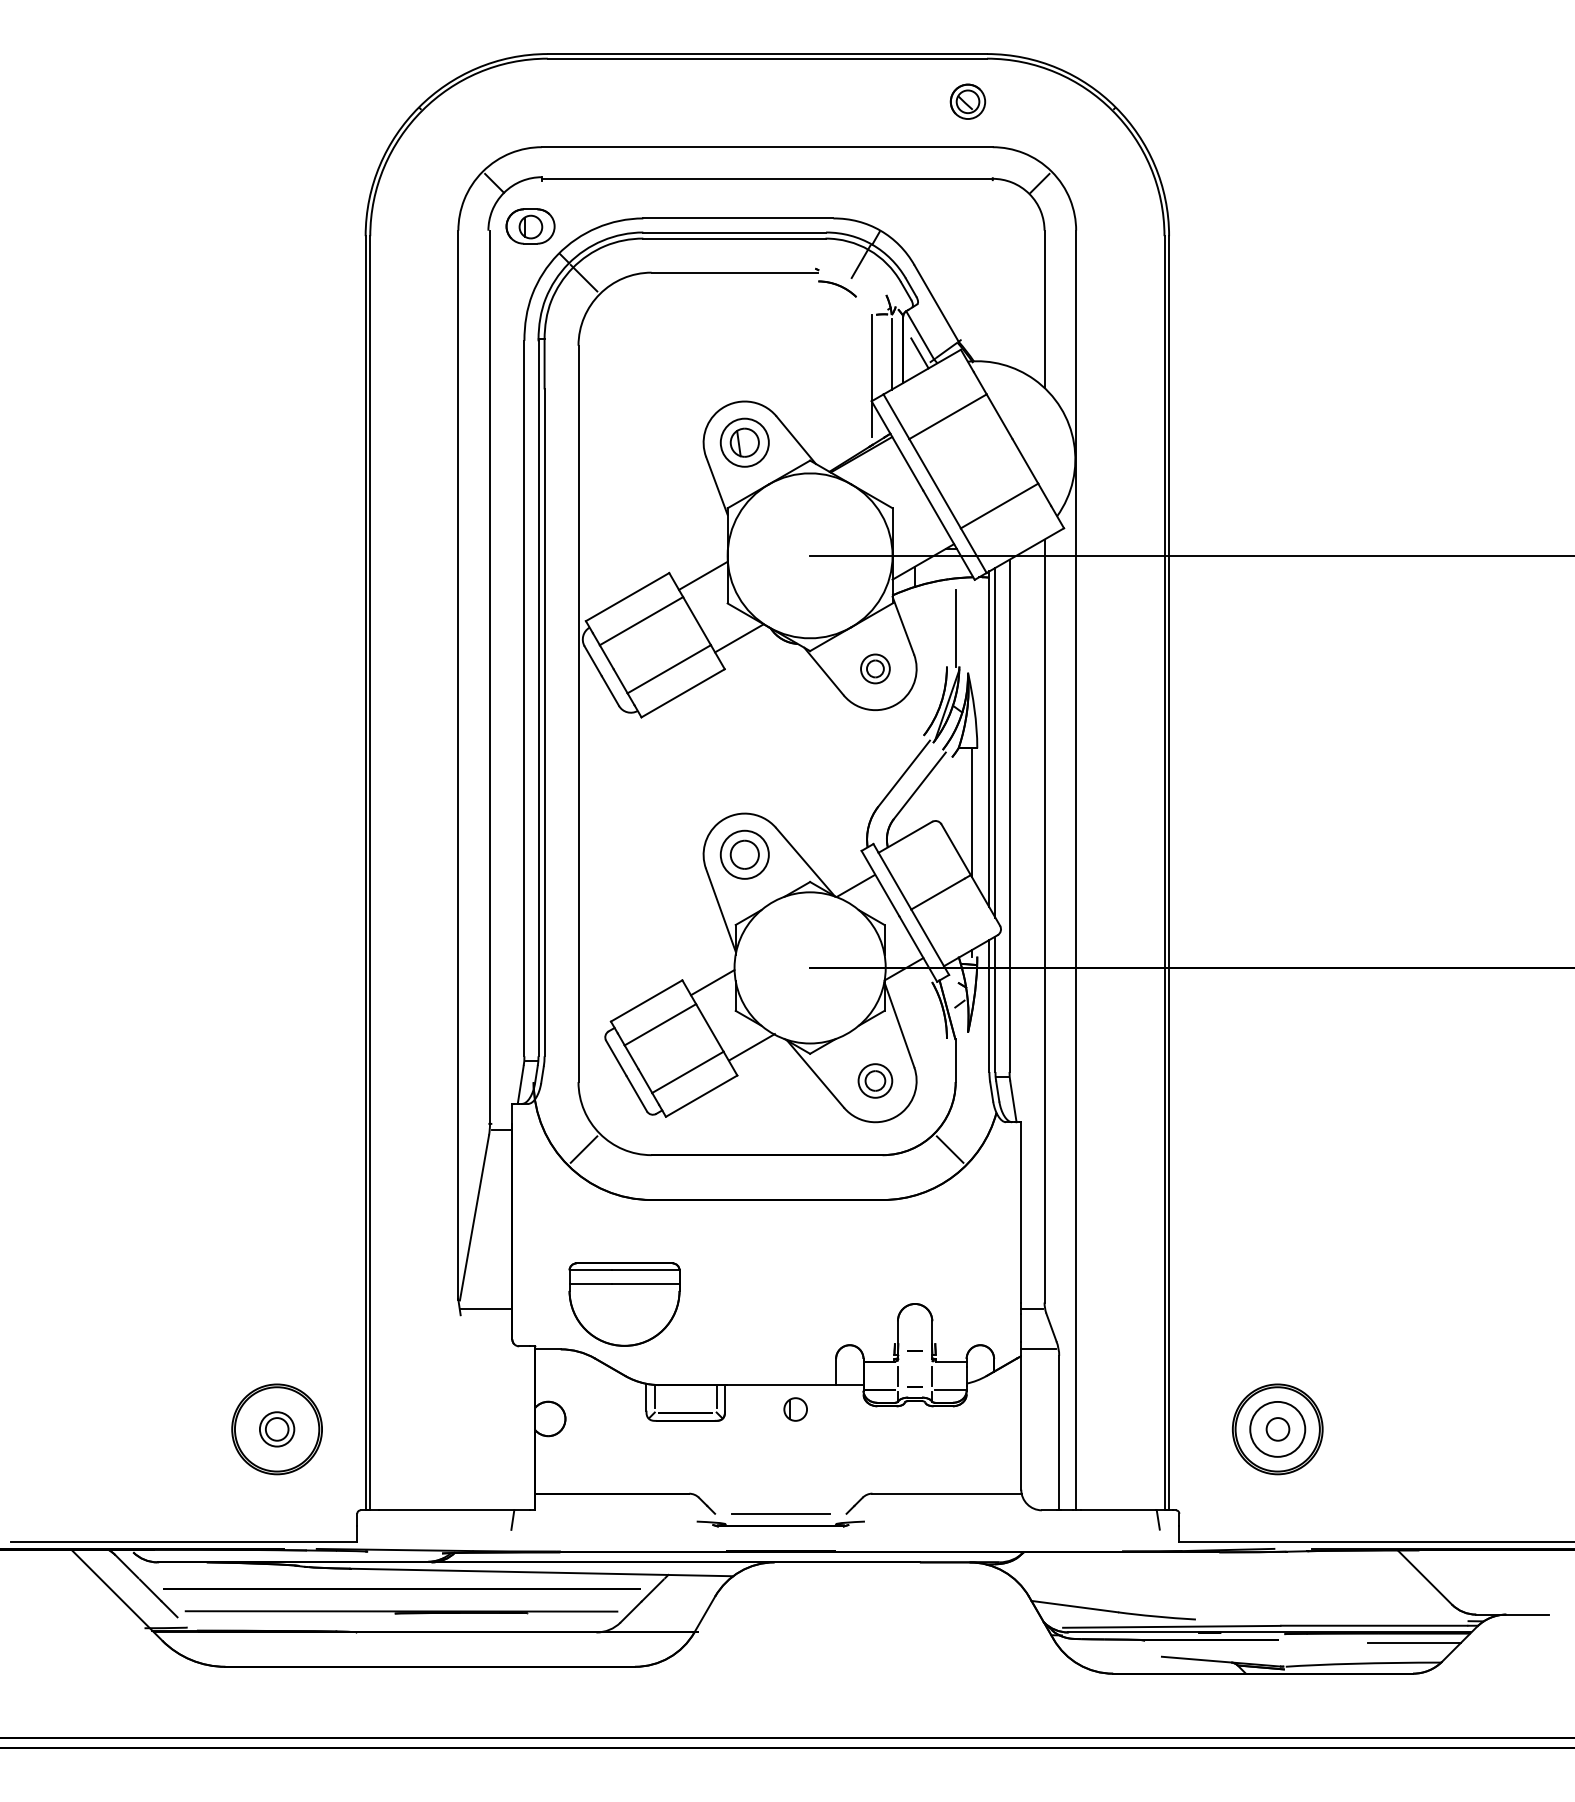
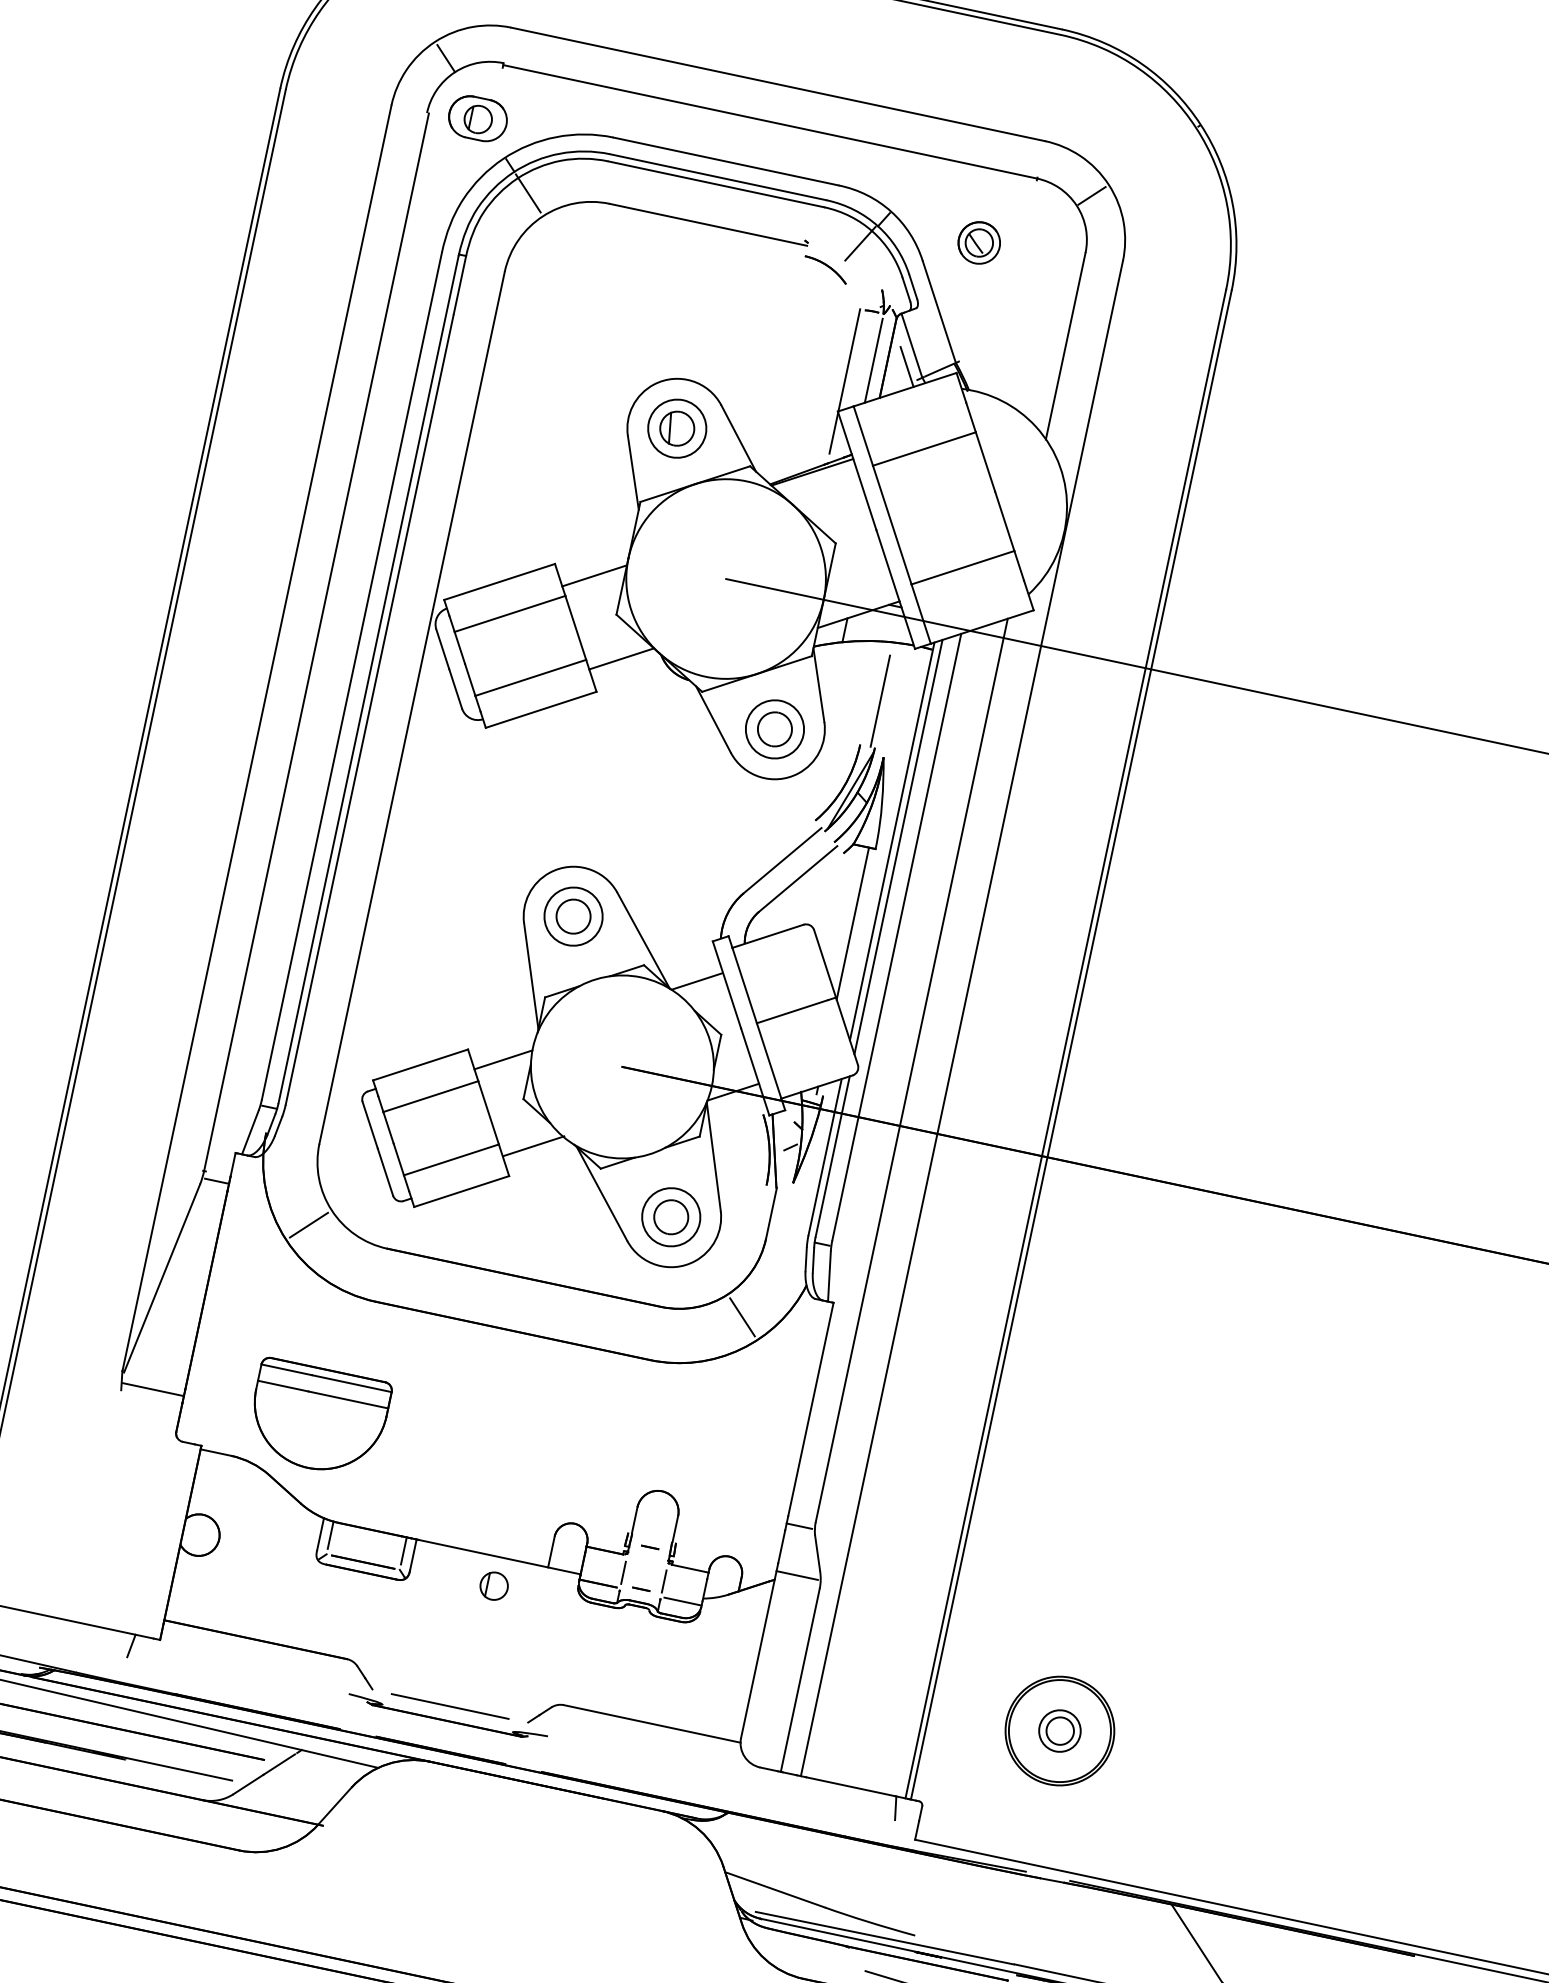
part: (967, 101) -> (978, 242), moved
part: (875, 668) -> (775, 728), size x1.67
part: (875, 1080) -> (671, 1216), size x1.43
circle: (1277, 1429) -> (1059, 1731), size x0.62

